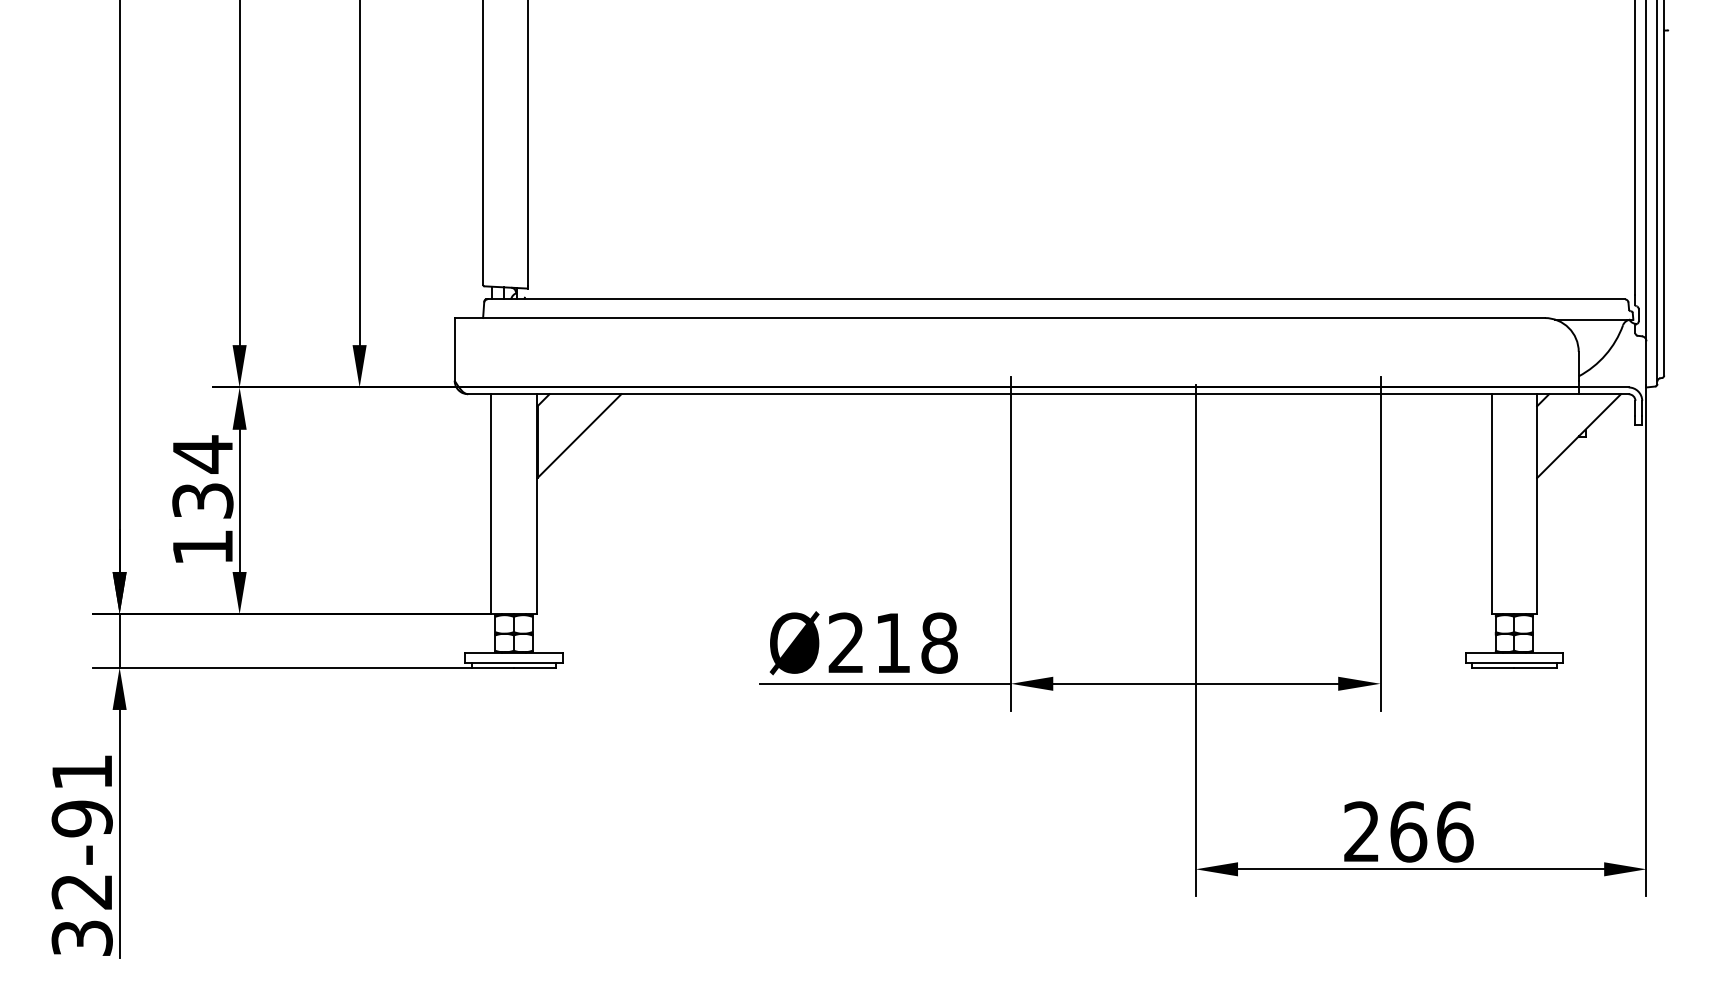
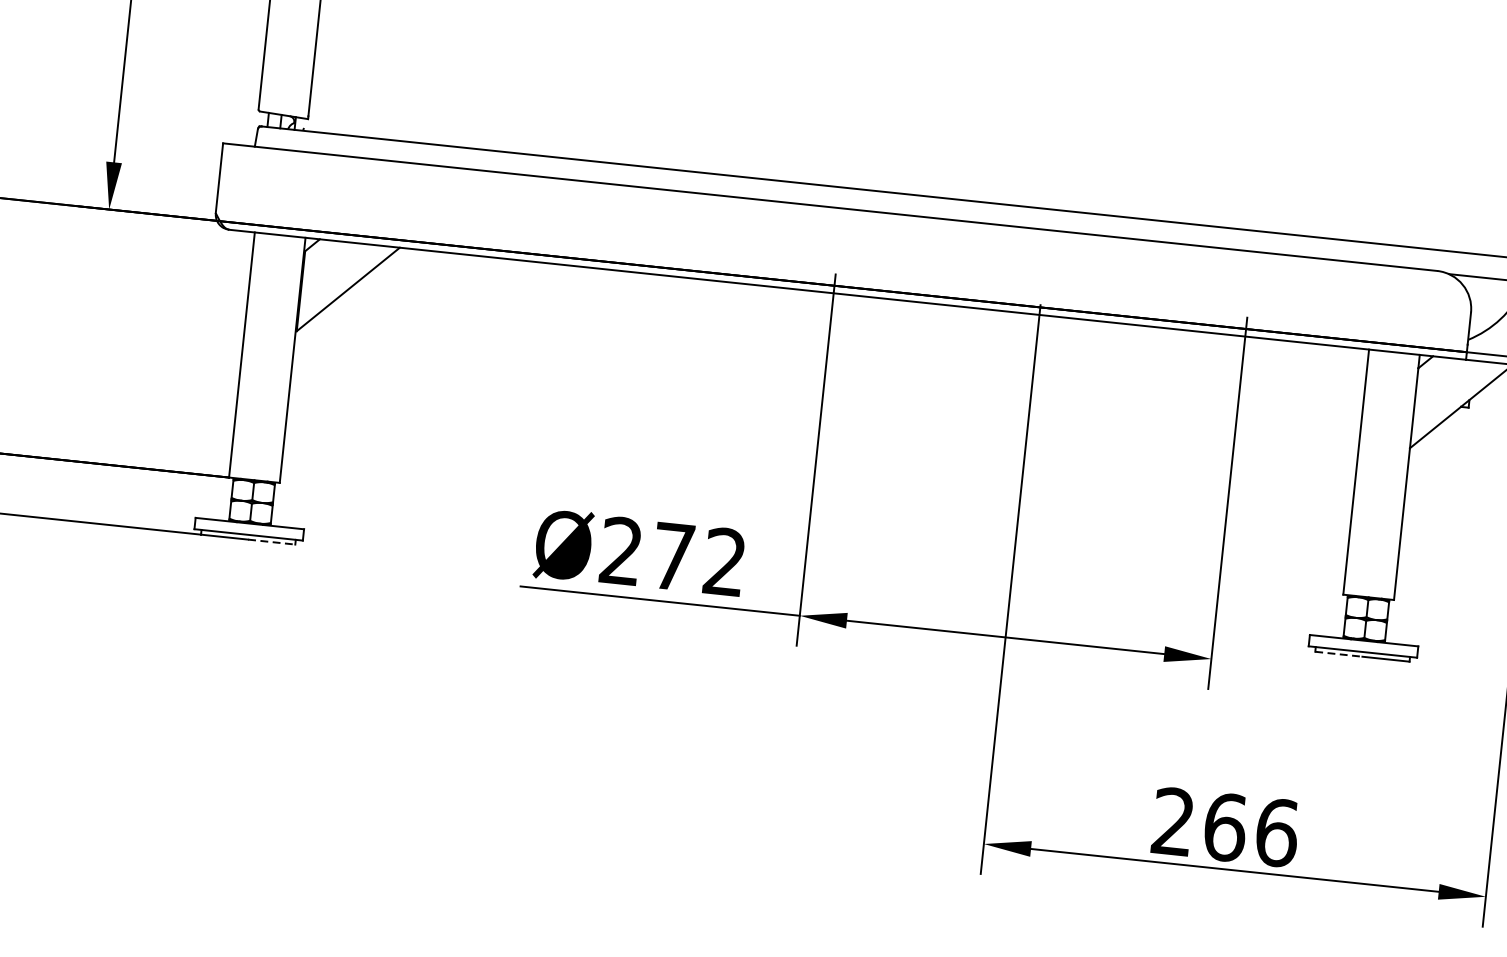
text: (916, 642) -> (699, 558), Ø218 -> Ø272
line: (535, 667) -> (272, 541), solid -> dashed
line: (1493, 667) -> (1339, 654), solid -> dashed

